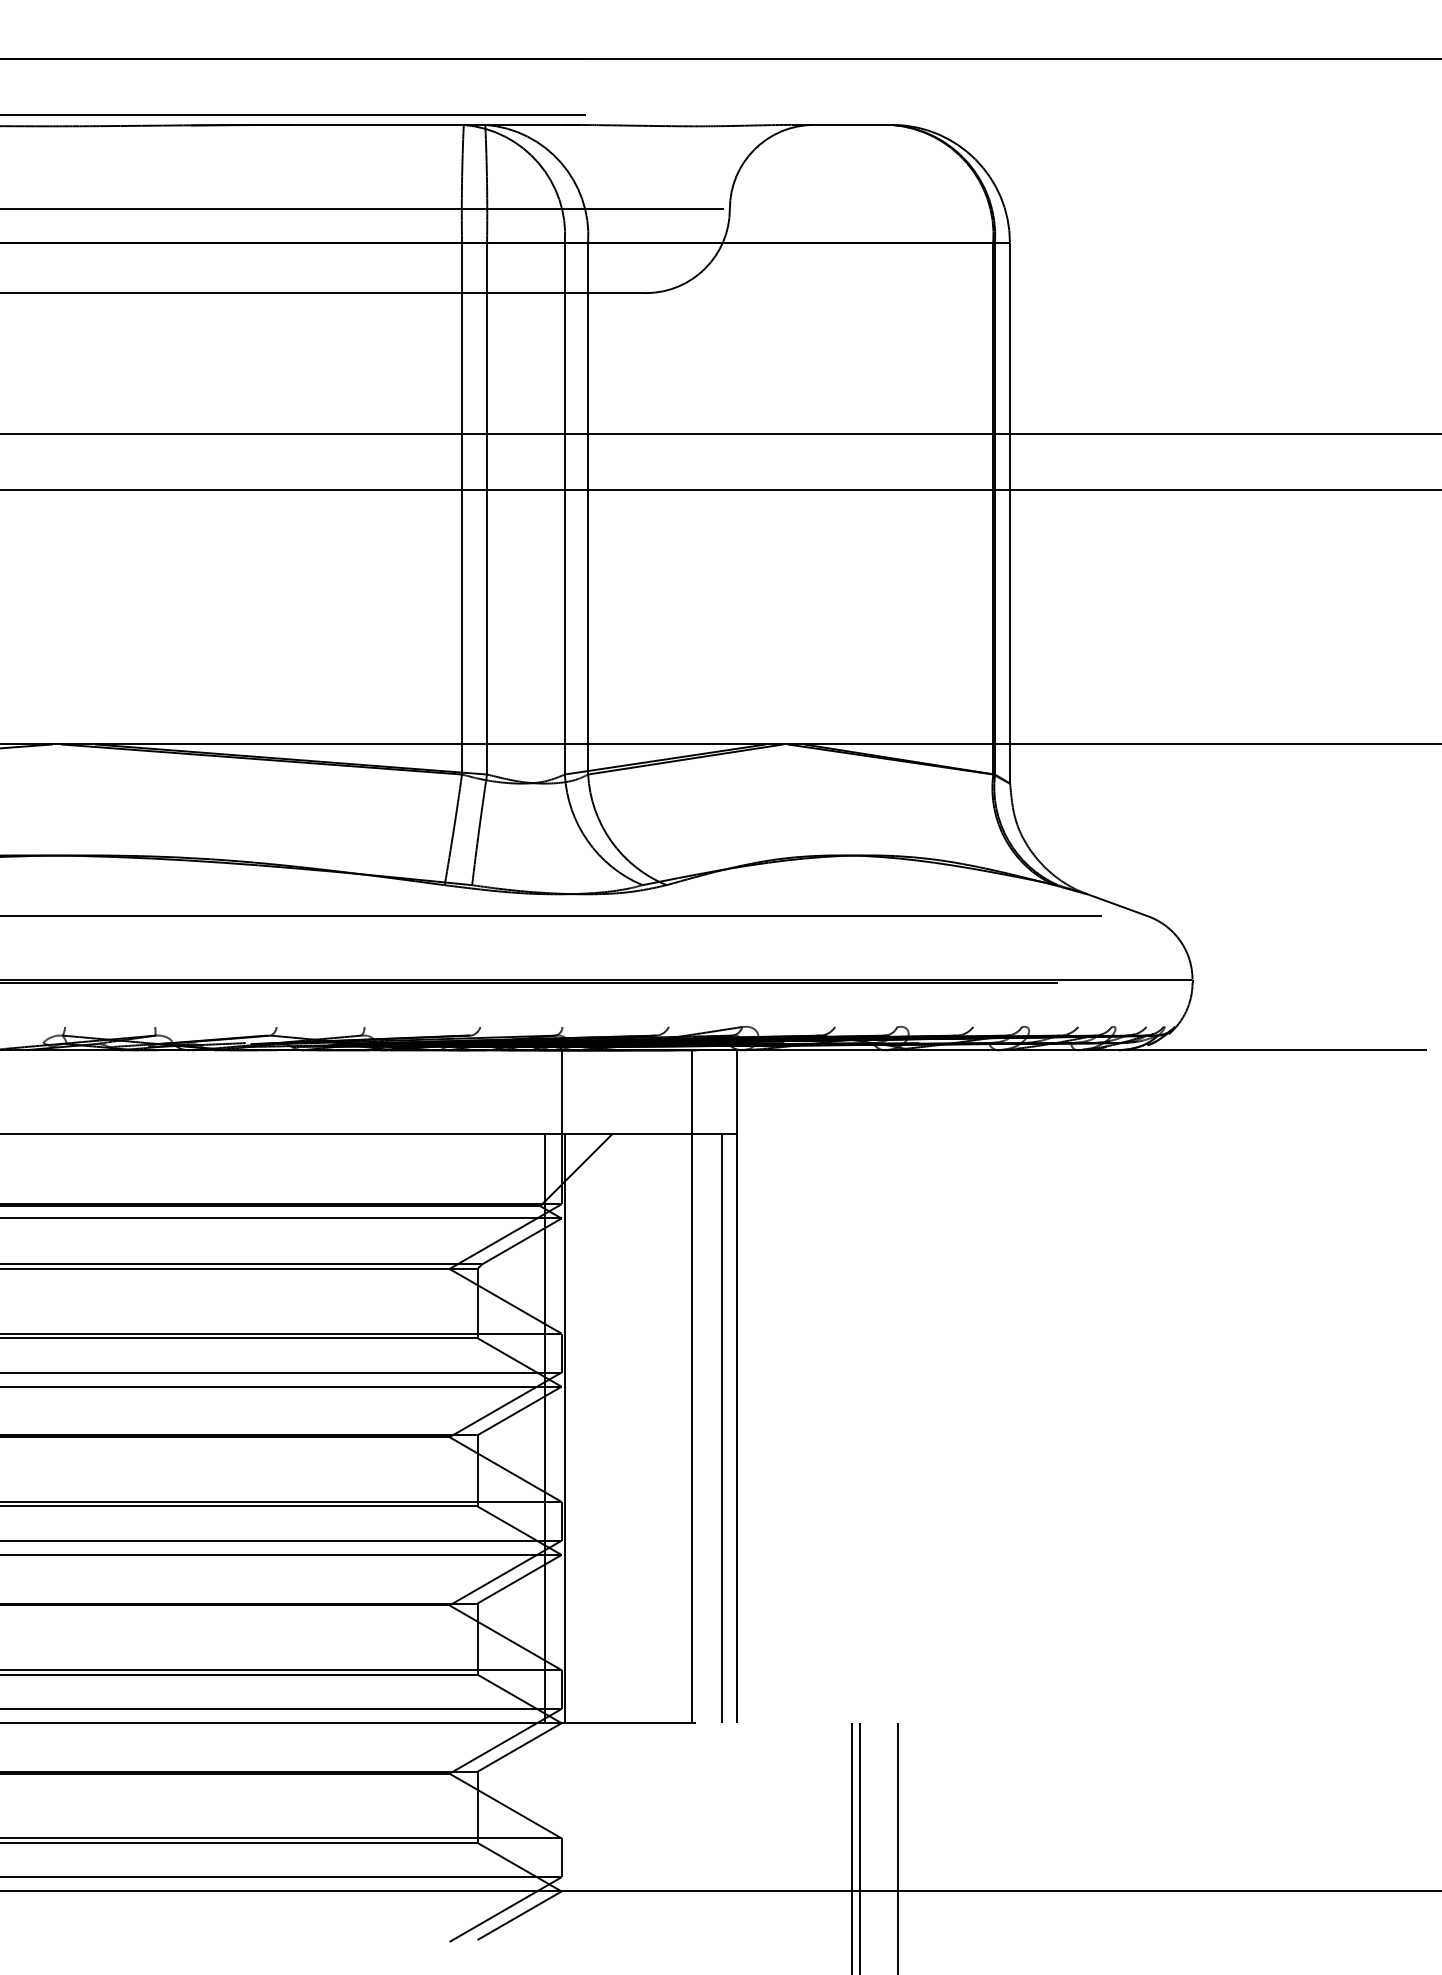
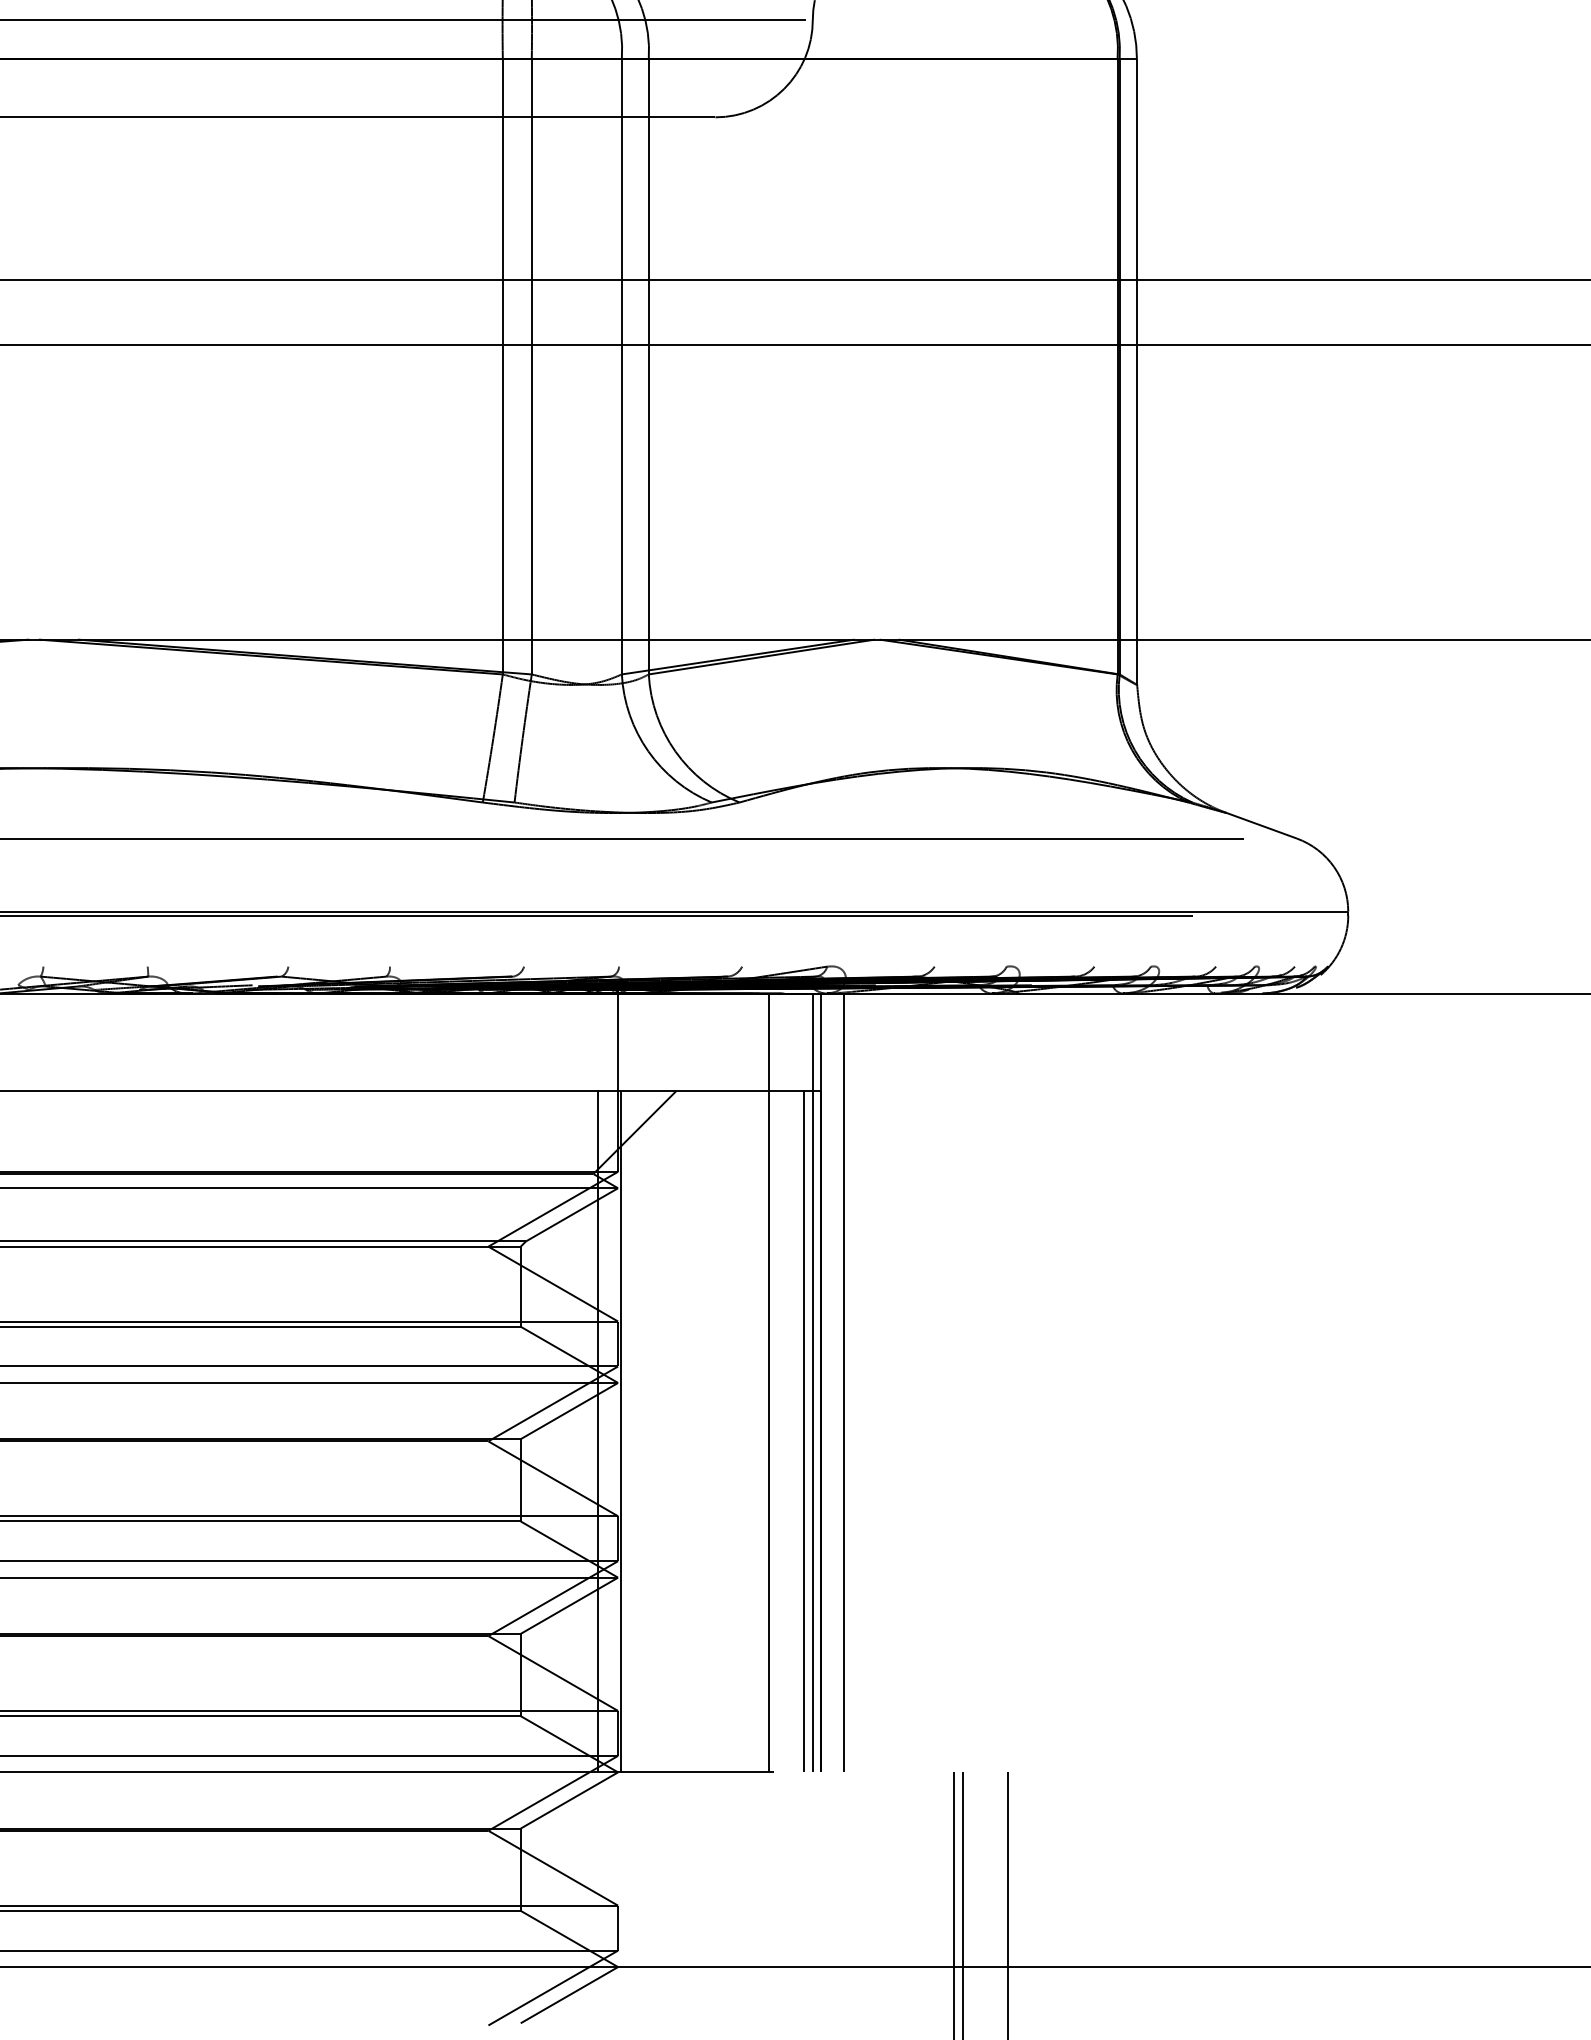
line: (729, 1386) -> (812, 1382), added
line: (756, 1386) -> (843, 1382), added

